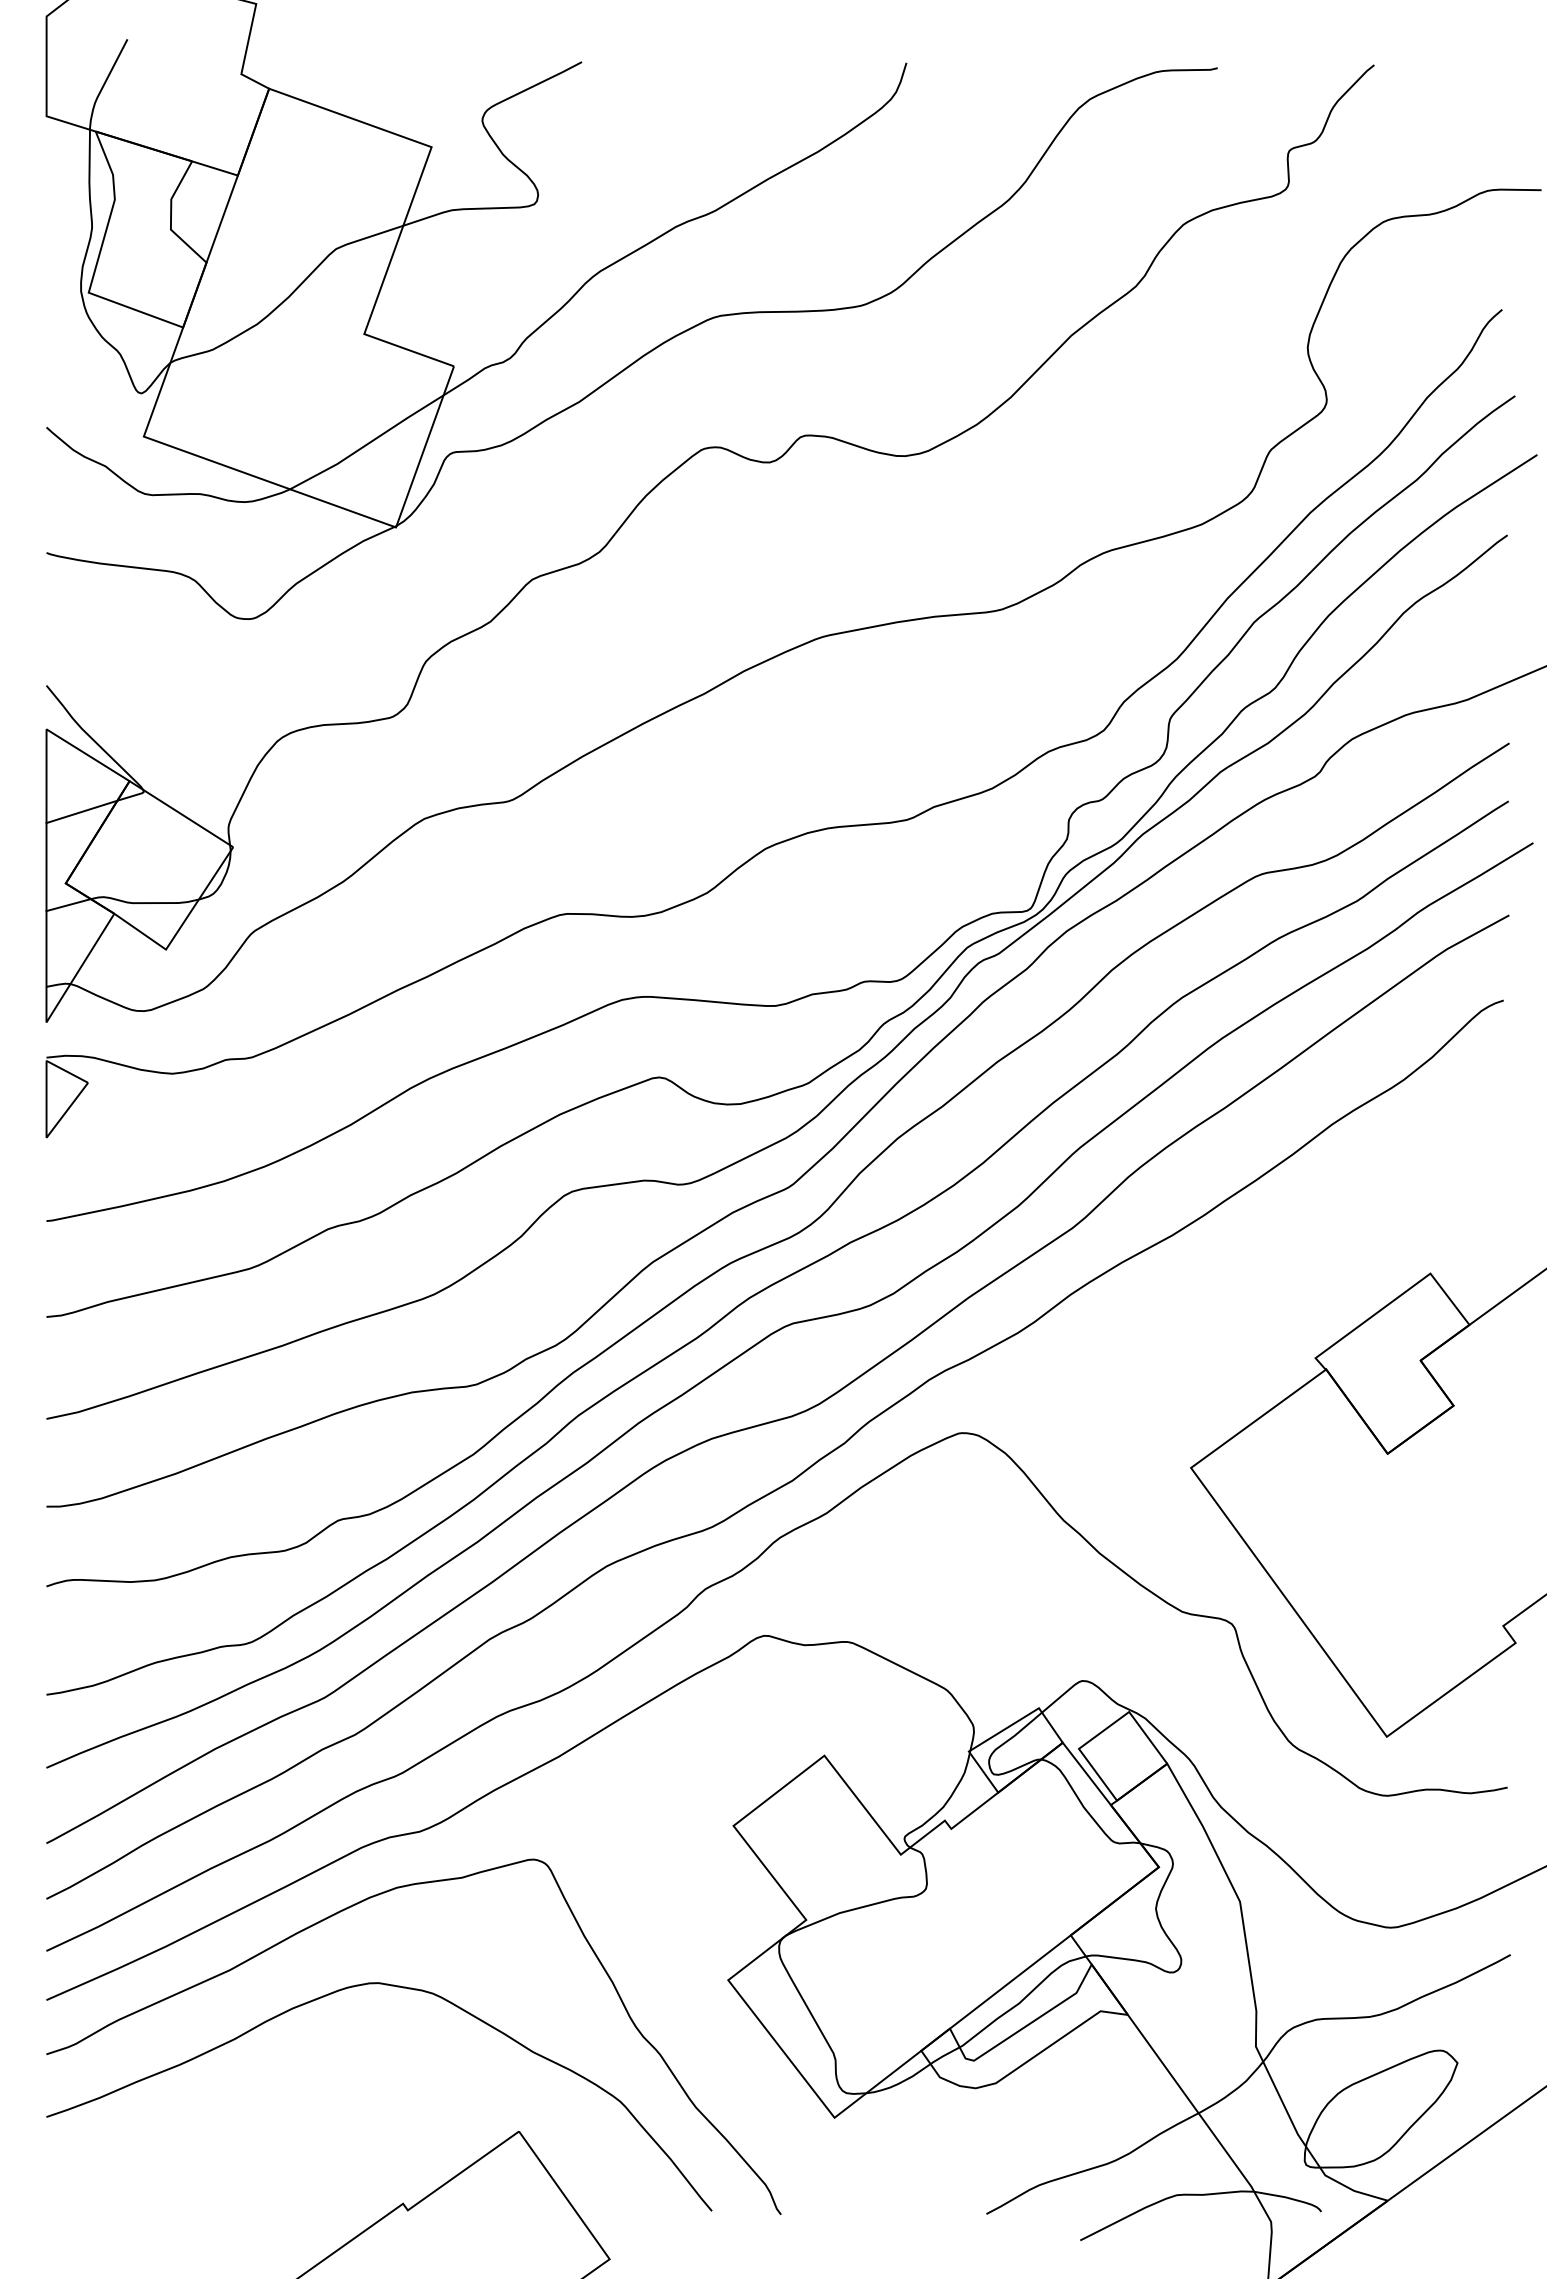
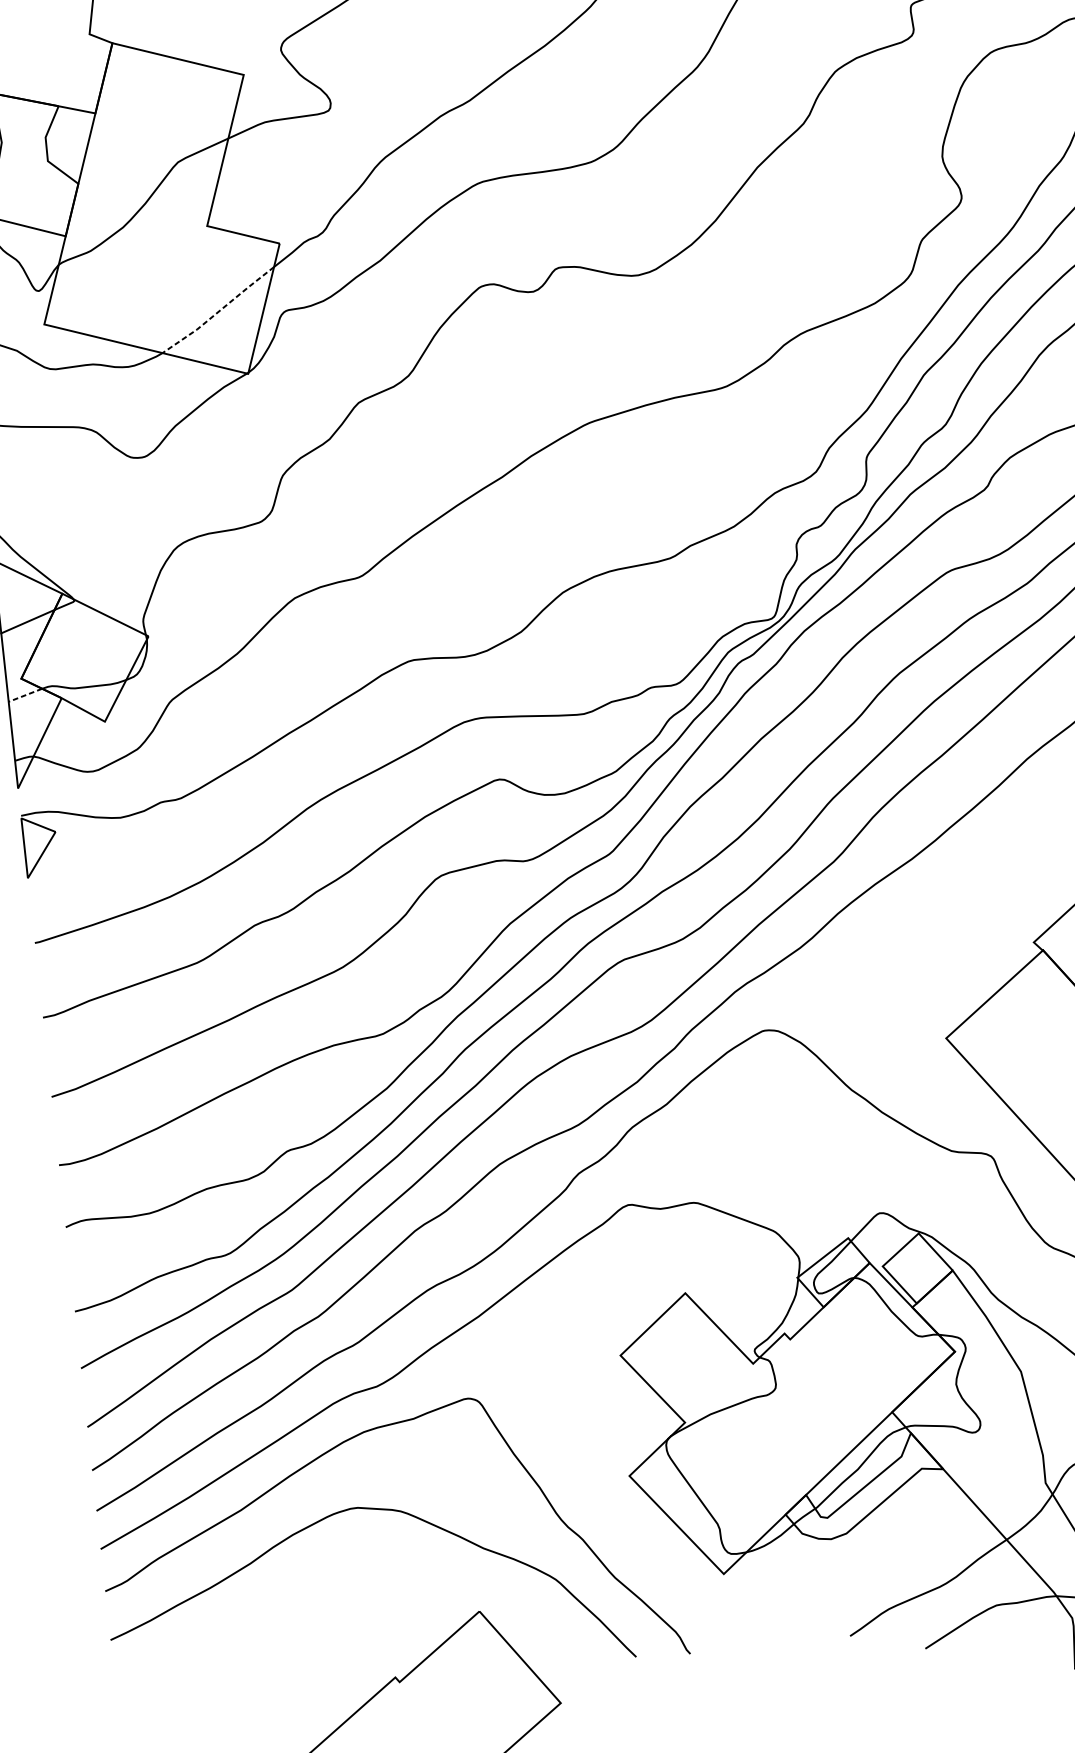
line: (367, 443) -> (218, 310), solid -> dashed
line: (68, 905) -> (25, 695), solid -> dashed

